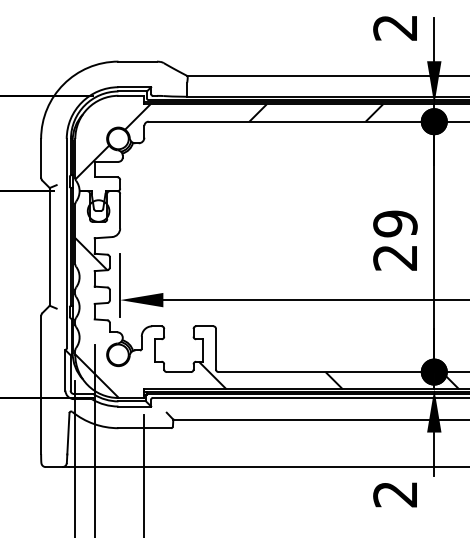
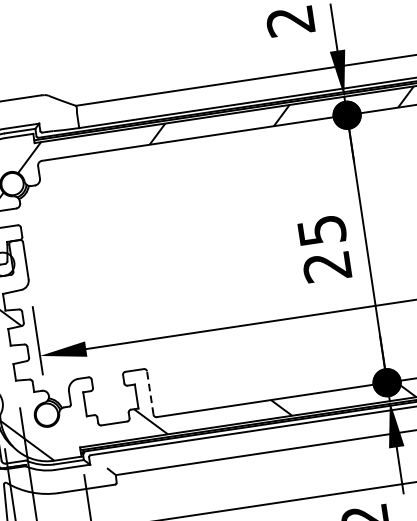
text: (395, 223) -> (321, 230), 29 -> 25
line: (216, 348) -> (150, 392), solid -> dashed

